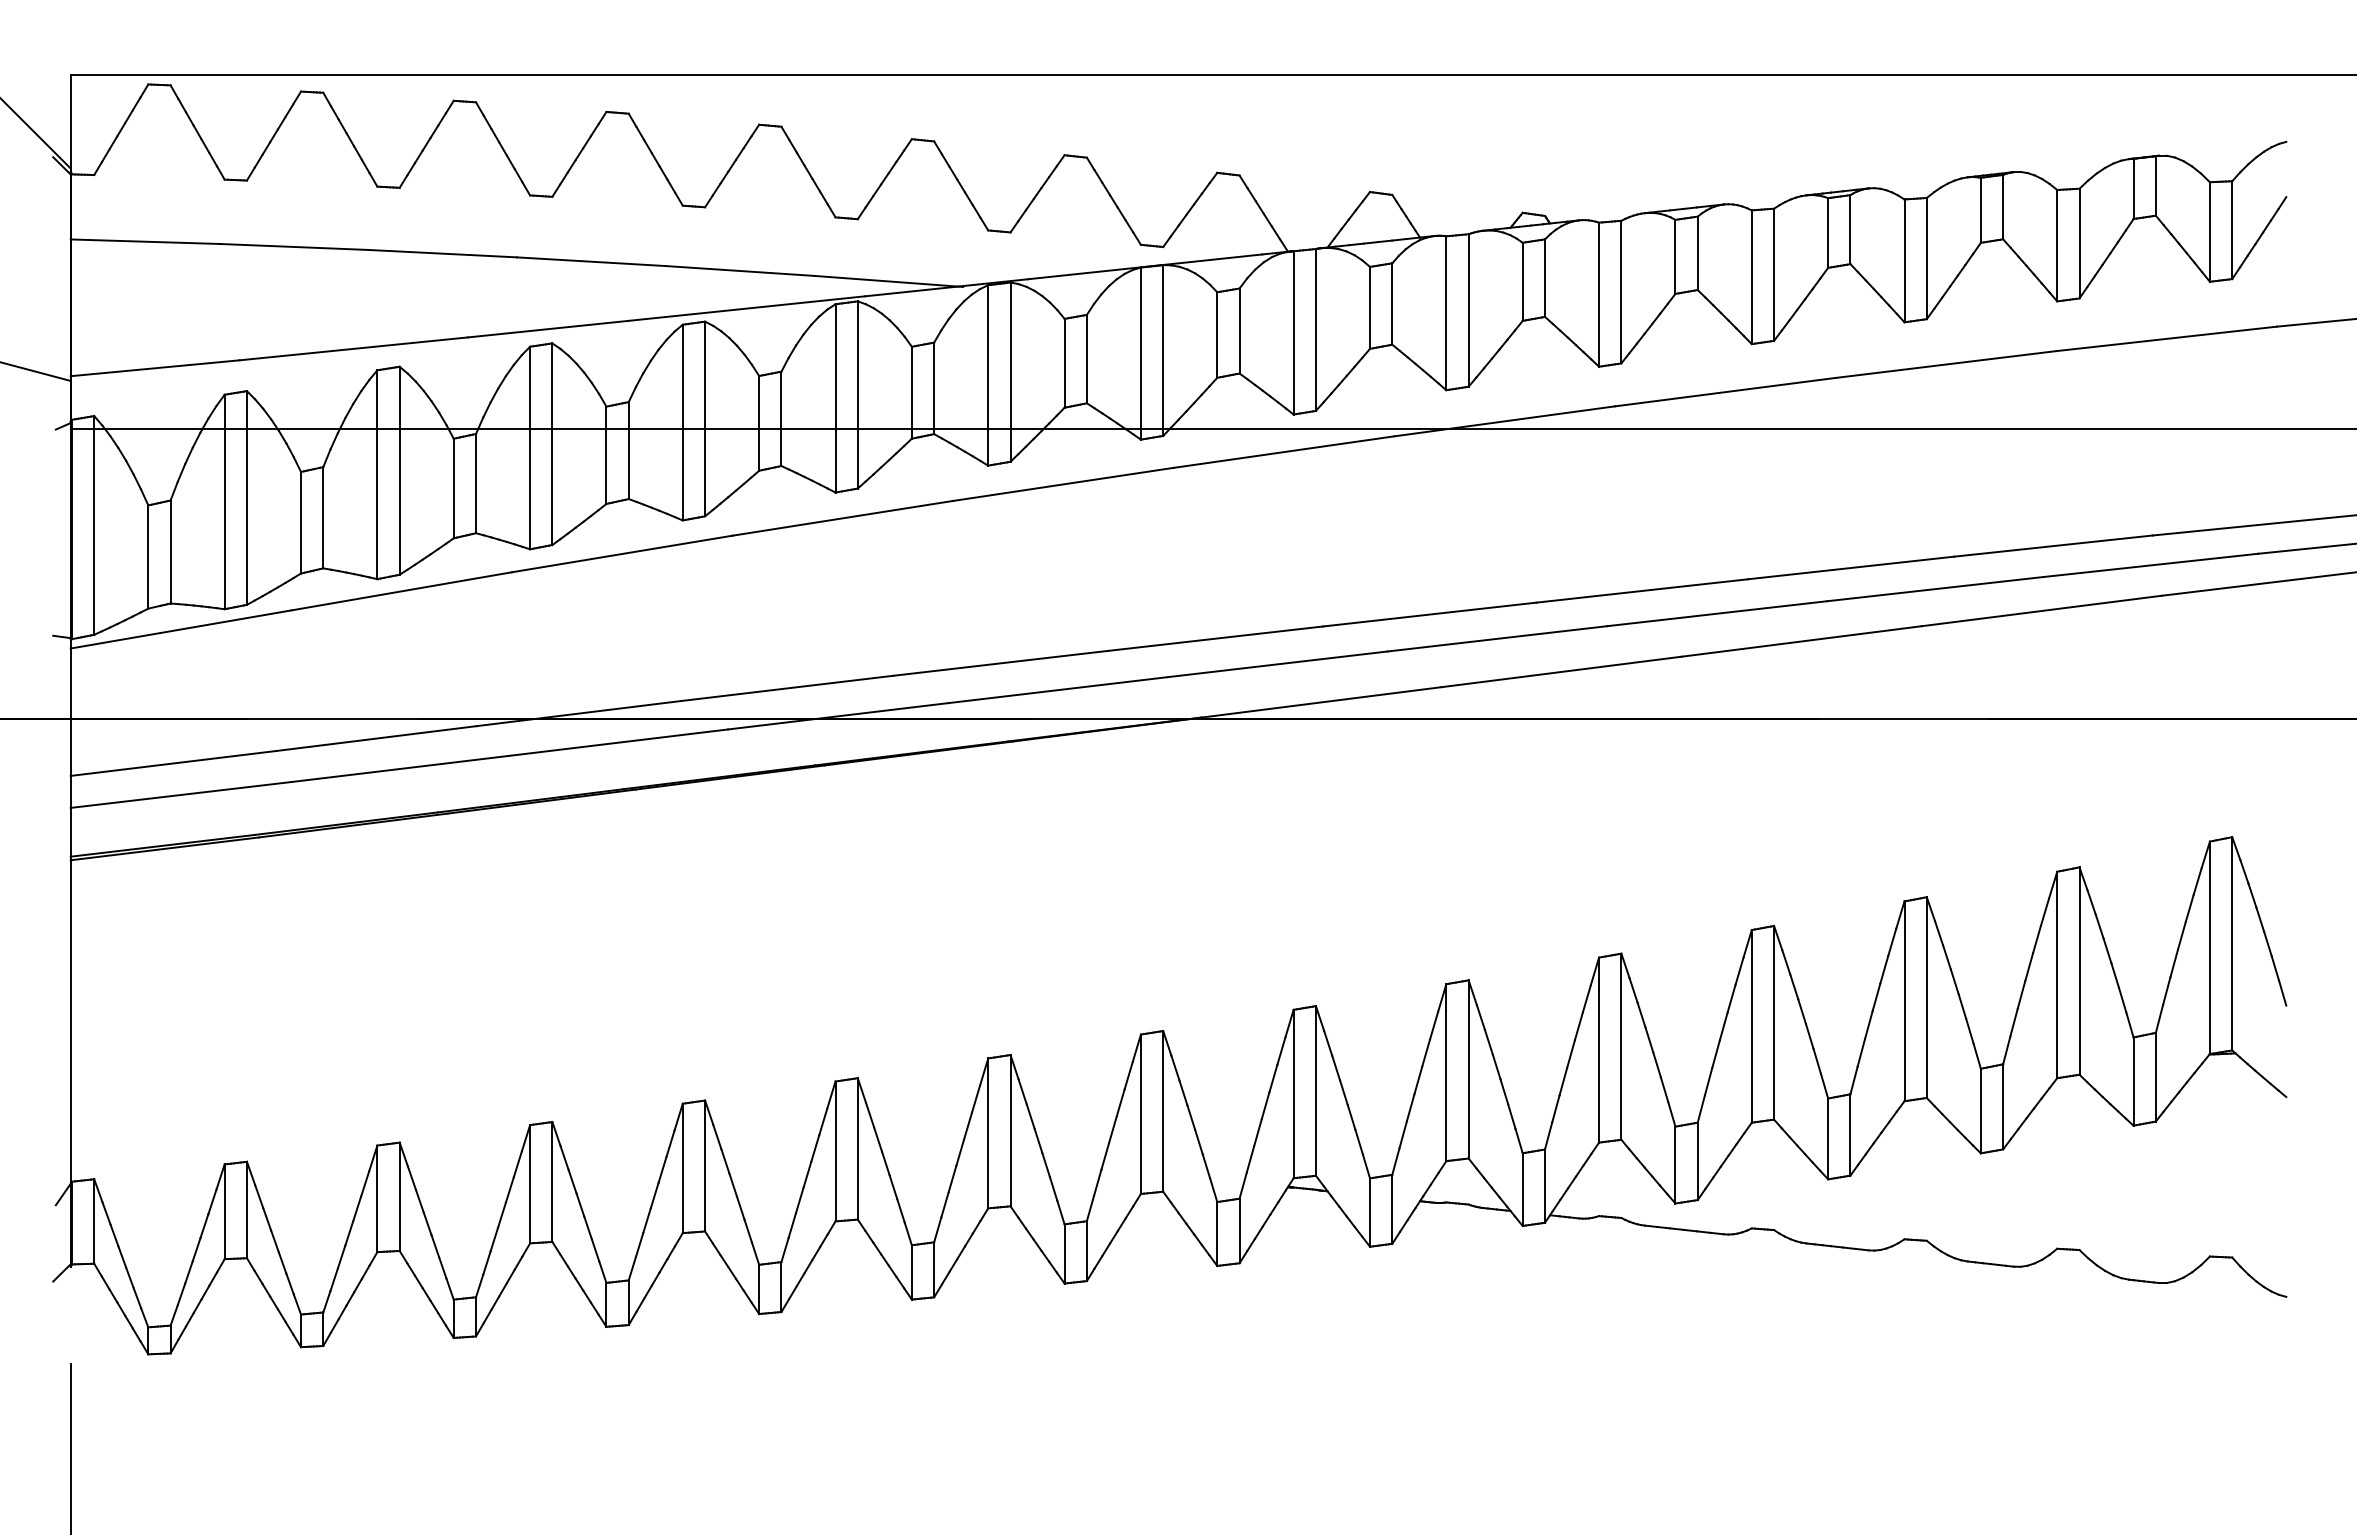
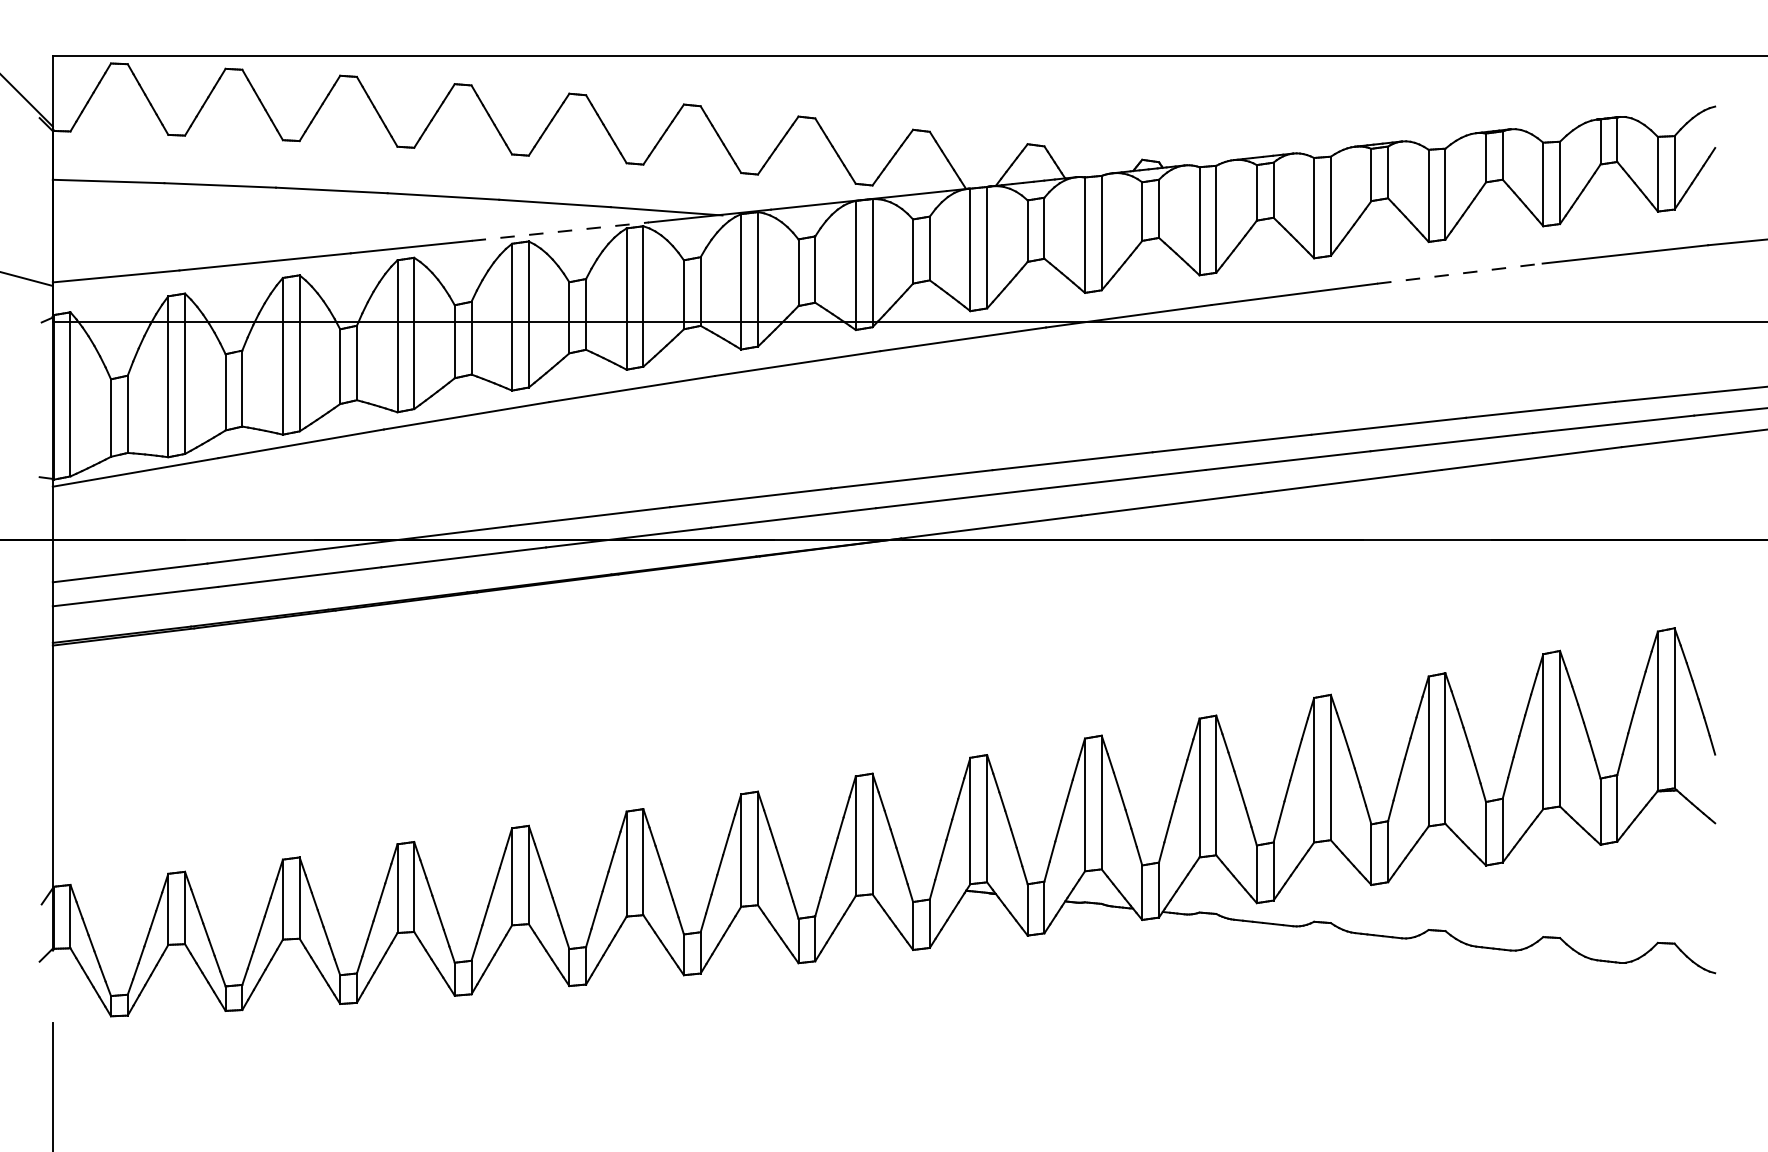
line: (747, 308) -> (560, 231), solid -> dashed
line: (1946, 364) -> (1460, 273), solid -> dashed

